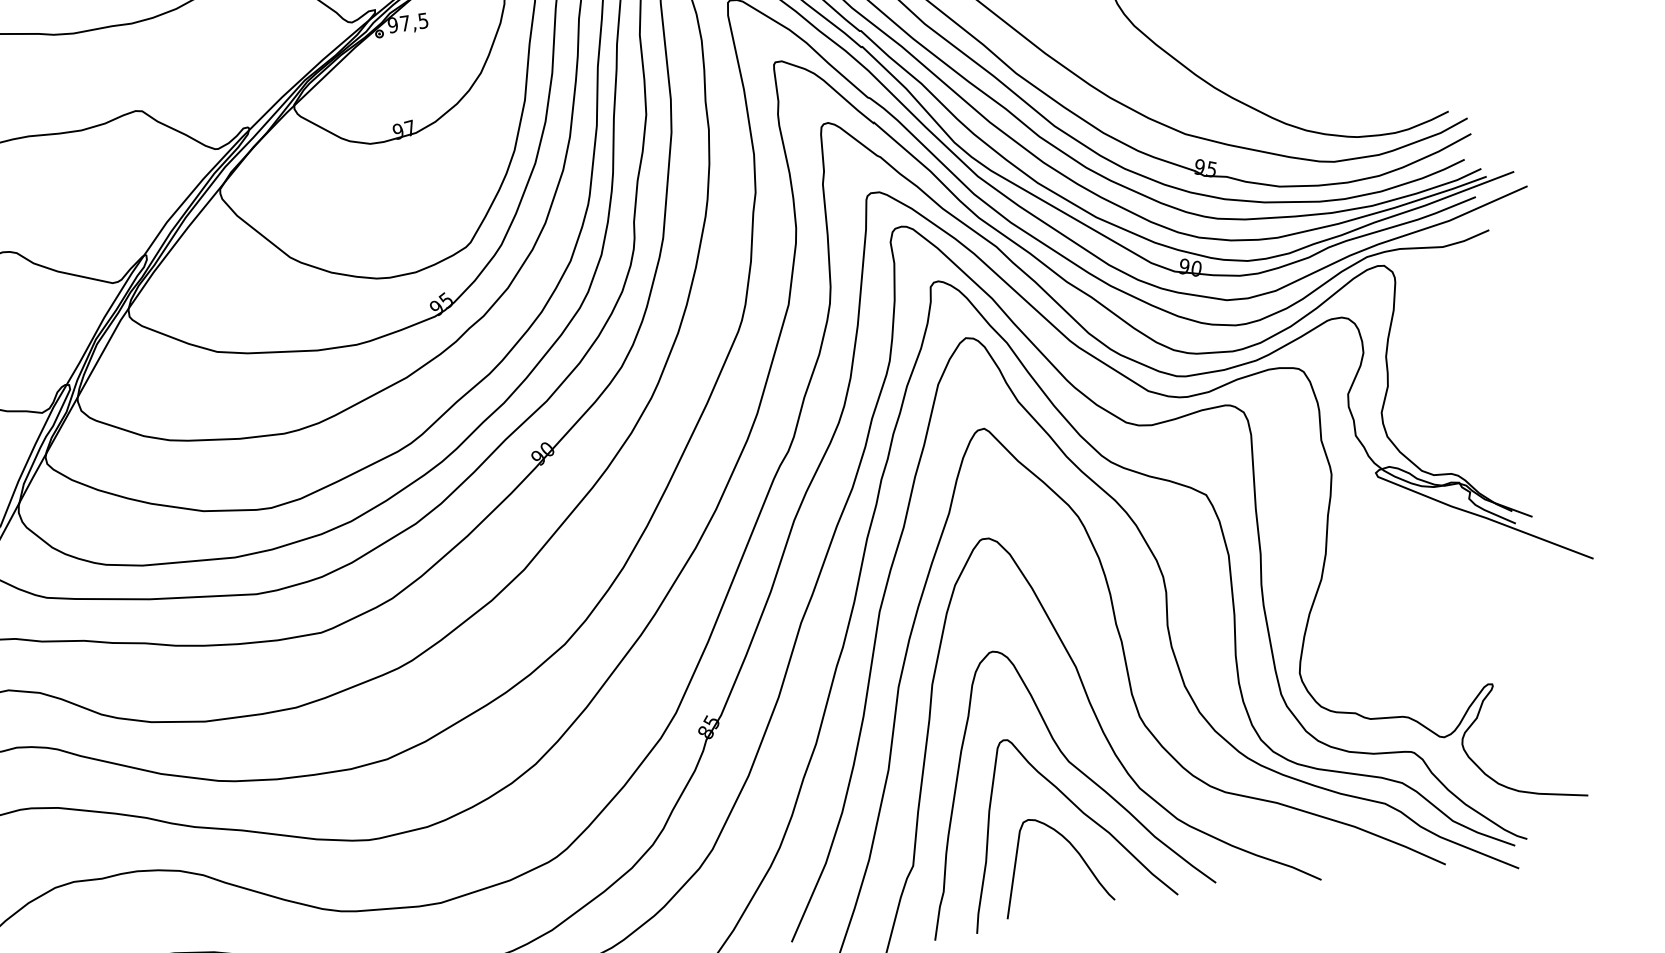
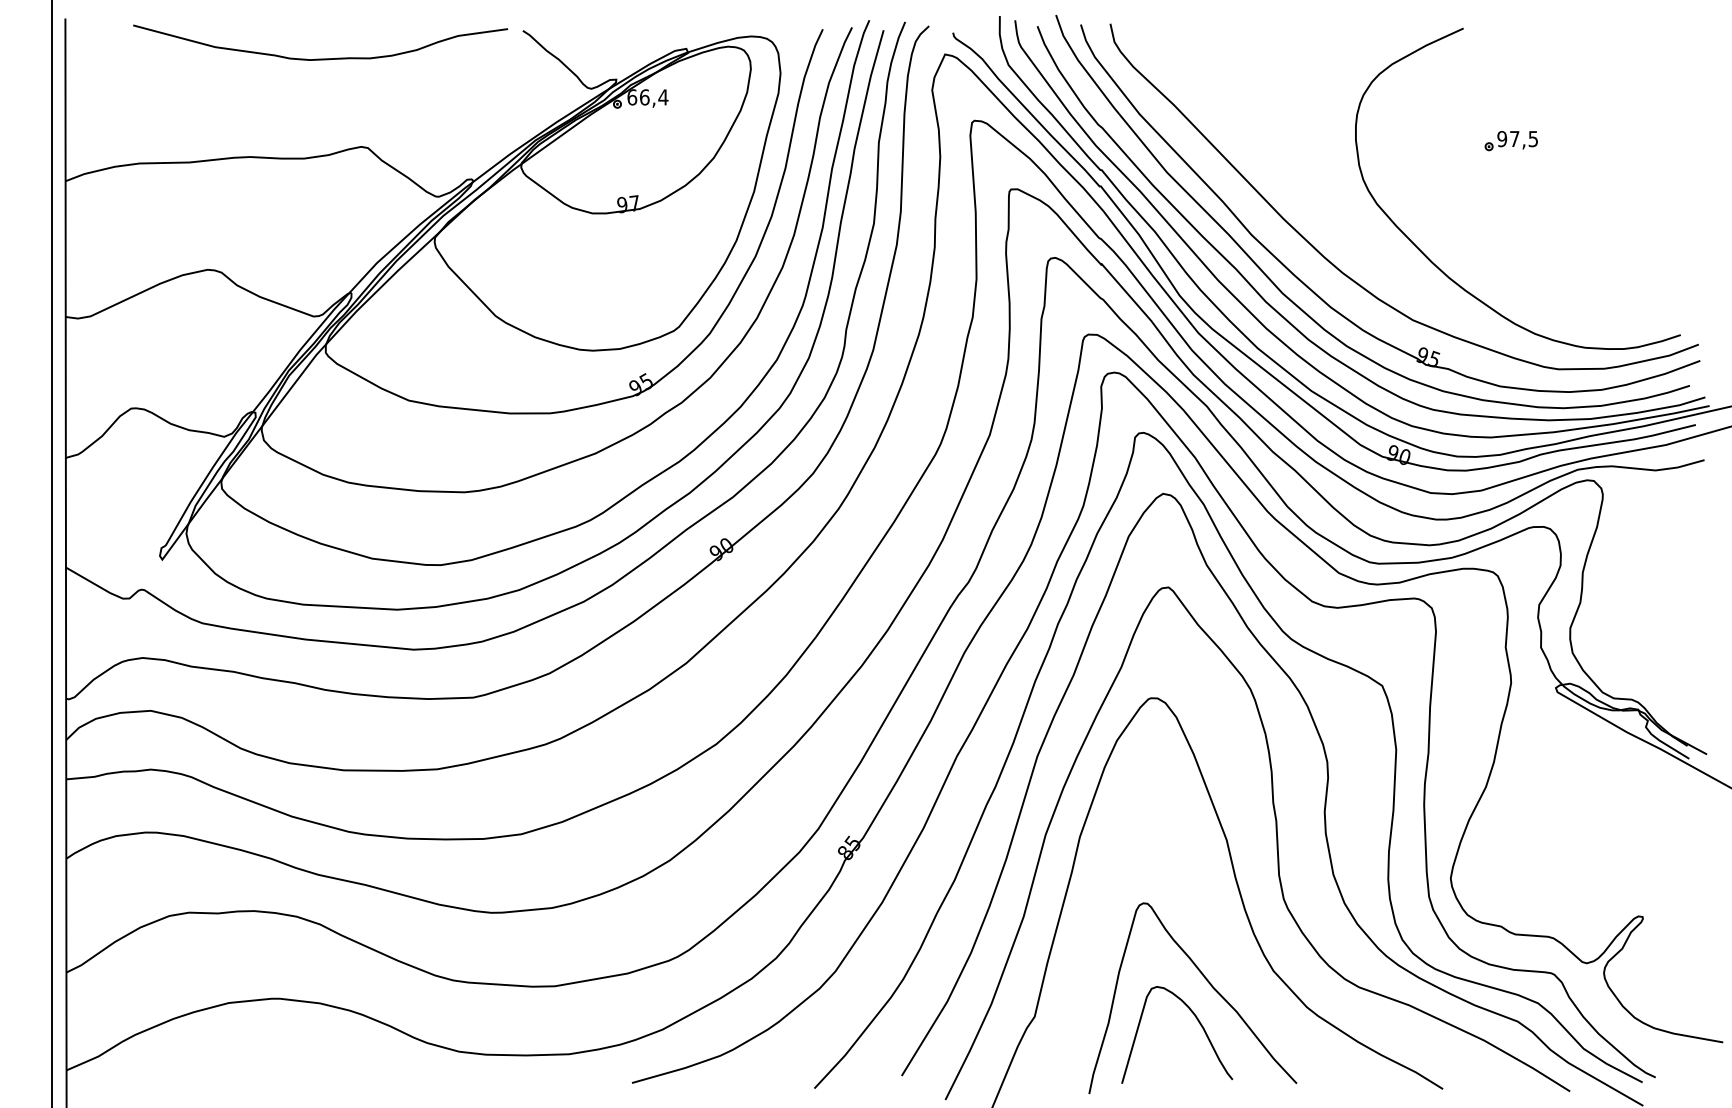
text: (407, 23) -> (647, 97), 97,5 -> 66,4
curve: (1070, 764) -> (1207, 937), removed

